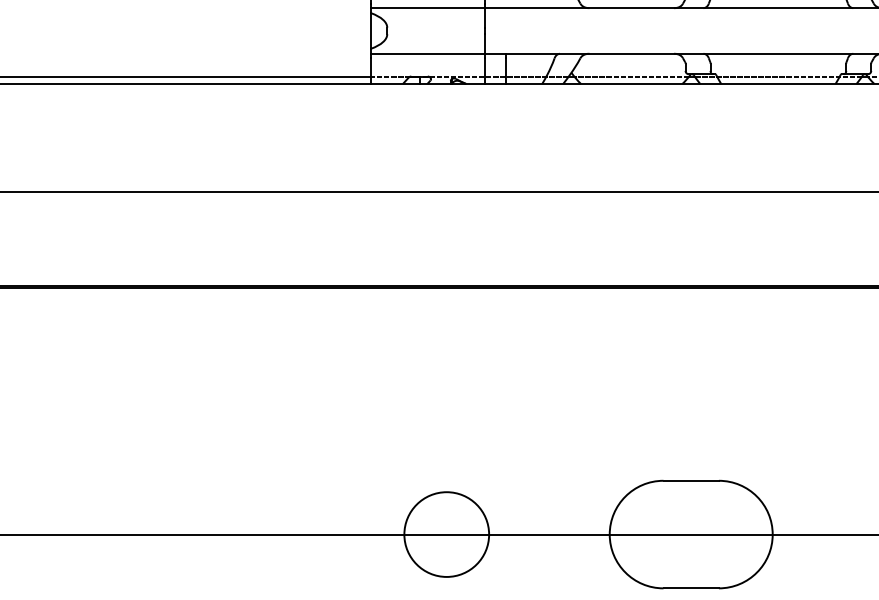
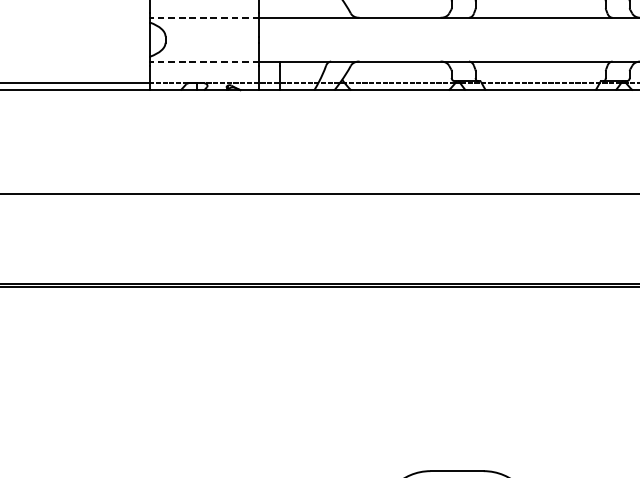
line: (427, 8) -> (204, 18), solid -> dashed
line: (427, 53) -> (204, 61), solid -> dashed

